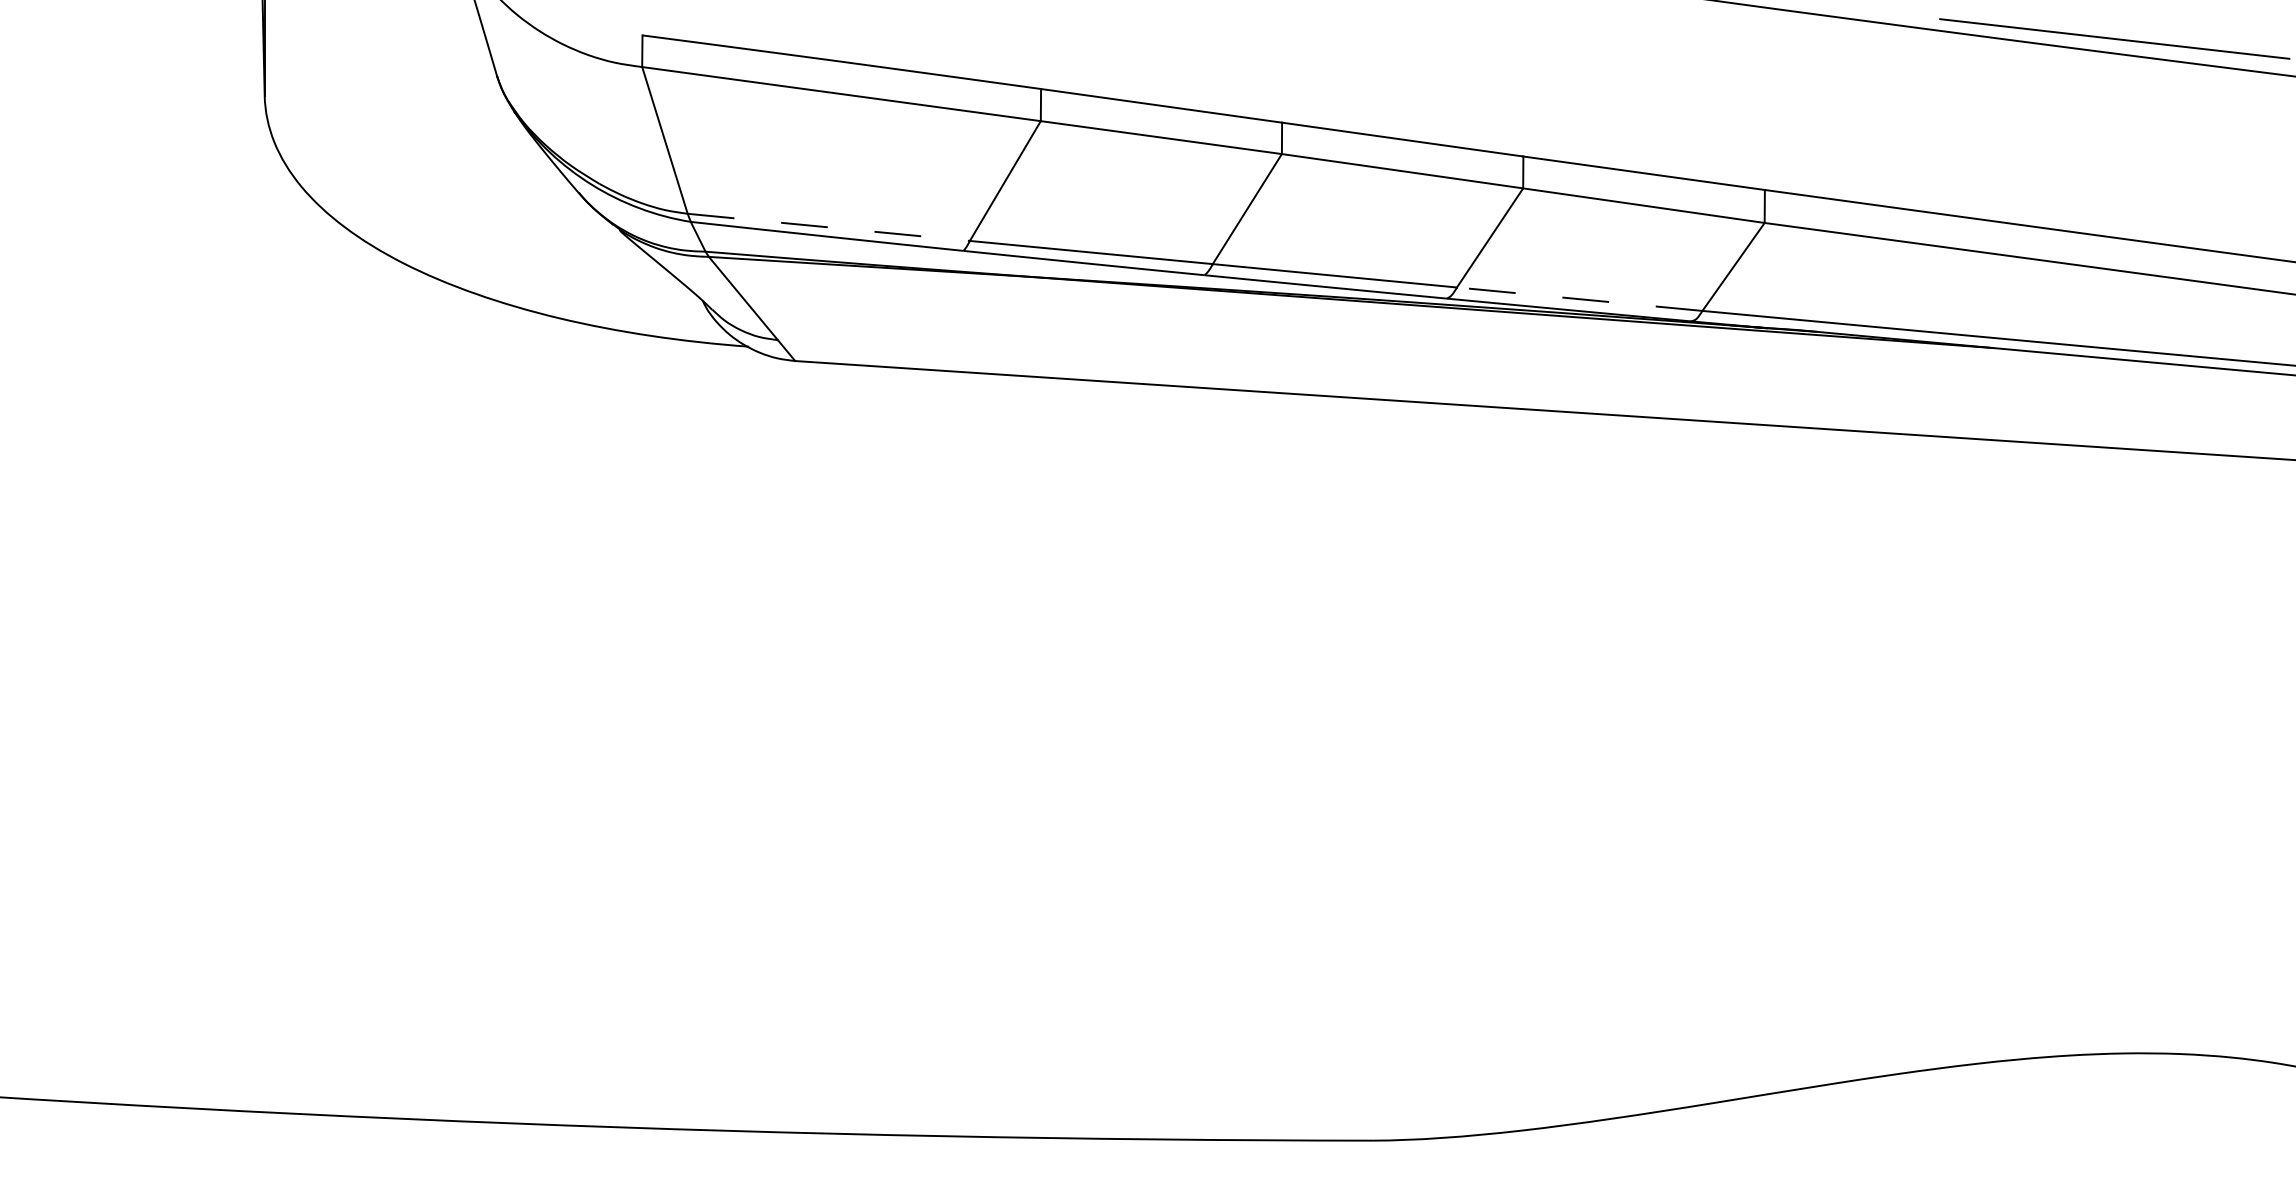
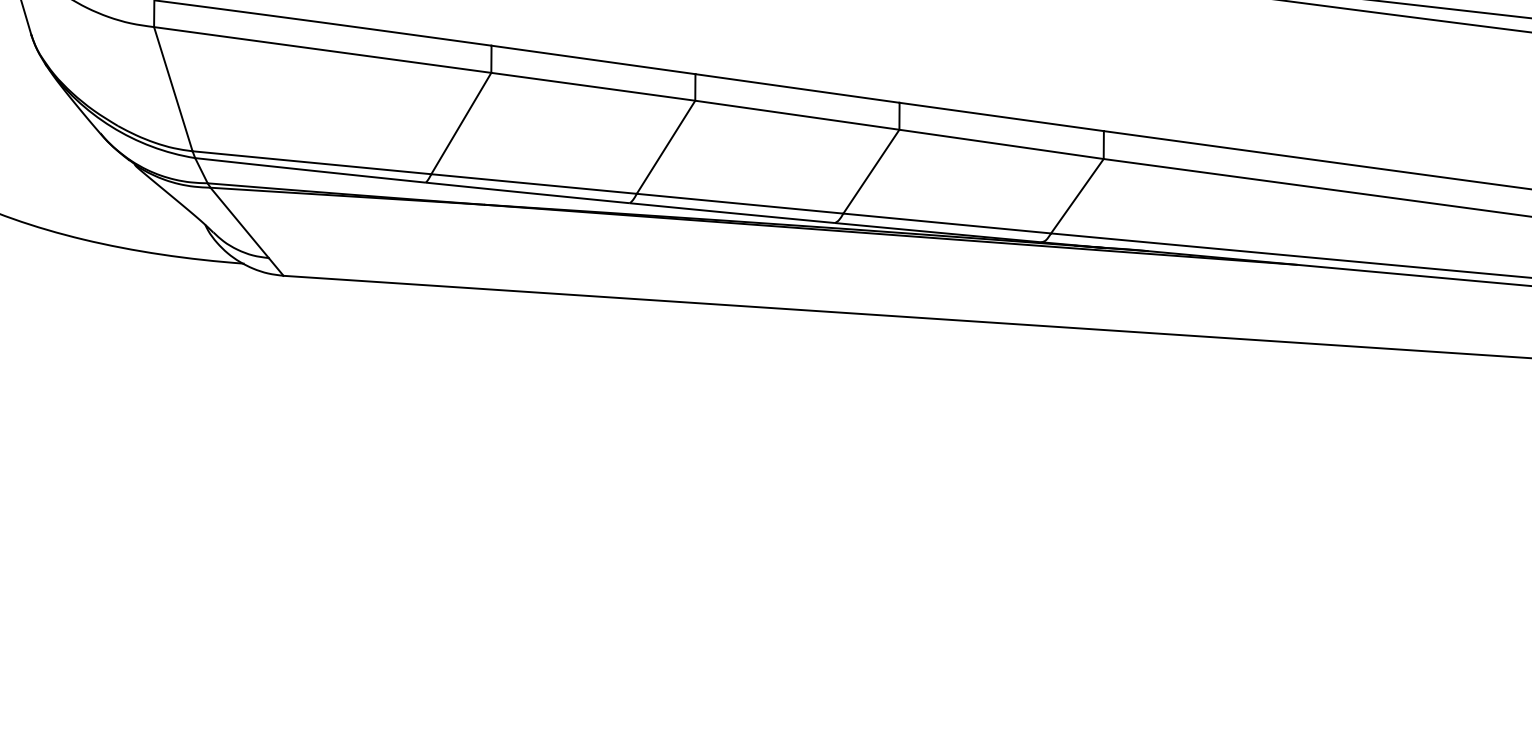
line: (828, 227) -> (311, 162), dashed -> solid
line: (1579, 299) -> (947, 223), dashed -> solid

